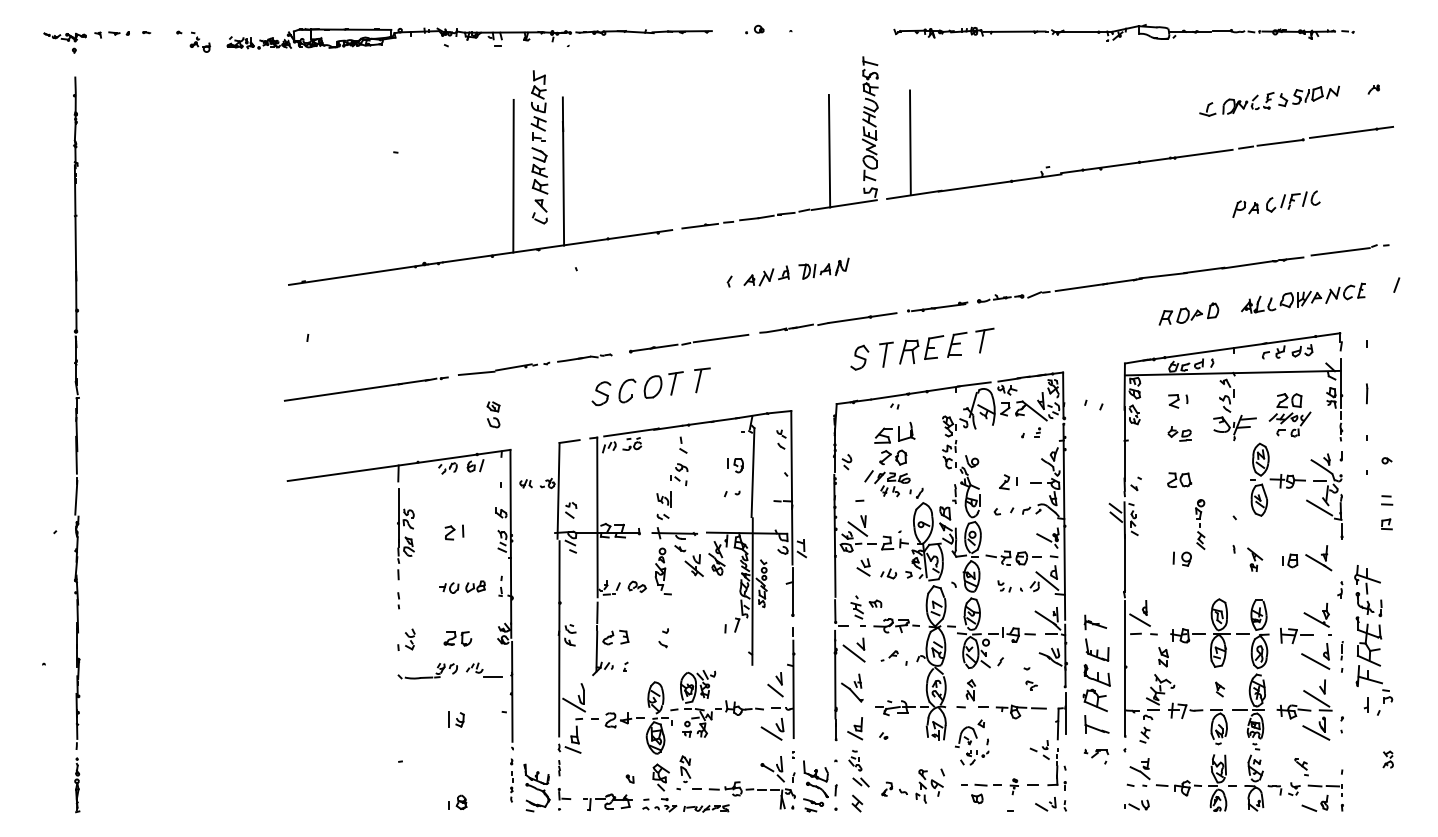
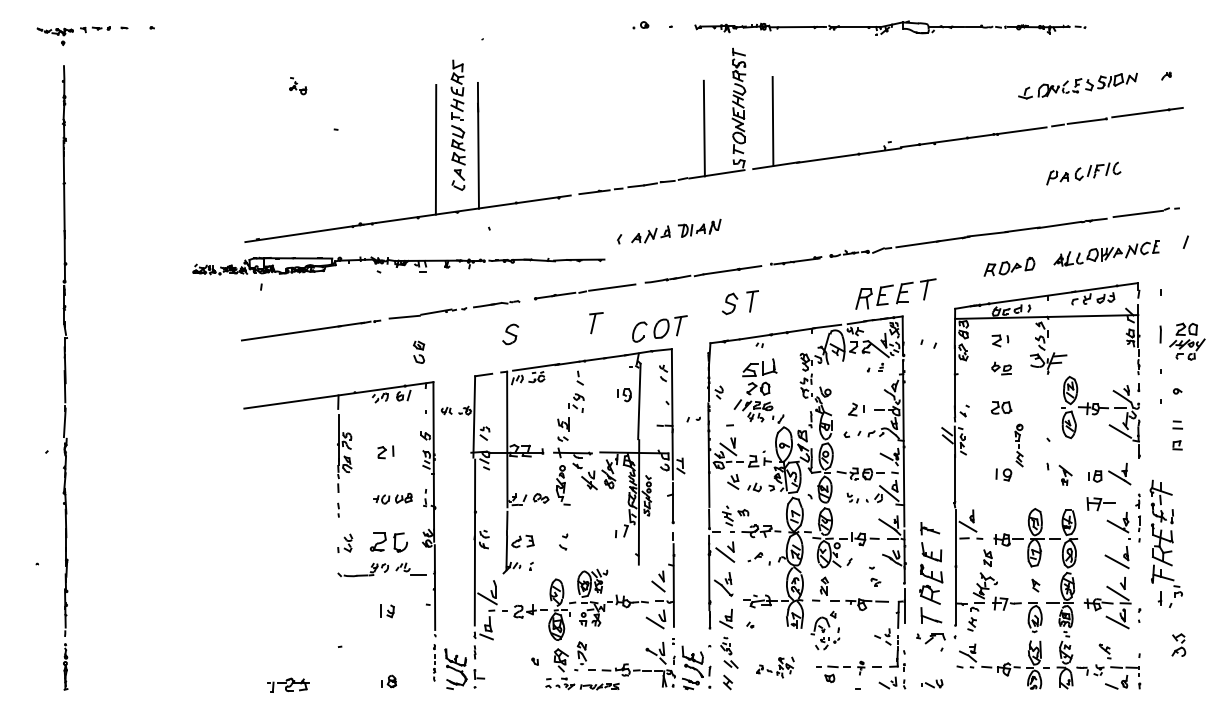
part: (1124, 32) -> (890, 27), moved
part: (469, 38) -> (398, 265), moved
part: (200, 42) -> (298, 86), moved
part: (946, 345) -> (895, 293), moved
part: (650, 386) -> (659, 328), moved
part: (1290, 414) -> (1187, 341), moved
part: (731, 493) -> (693, 419), moved
part: (1296, 636) -> (1100, 504), moved
part: (457, 638) -> (388, 542), size x1.6
part: (1342, 656) -> (1139, 528), moved
part: (1095, 756) -> (930, 642), size x1.4
part: (1387, 758) -> (1178, 644), size x1.6
part: (913, 785) -> (775, 667), size x0.7
part: (608, 801) -> (288, 684), moved
part: (1137, 804) -> (932, 683), moved

